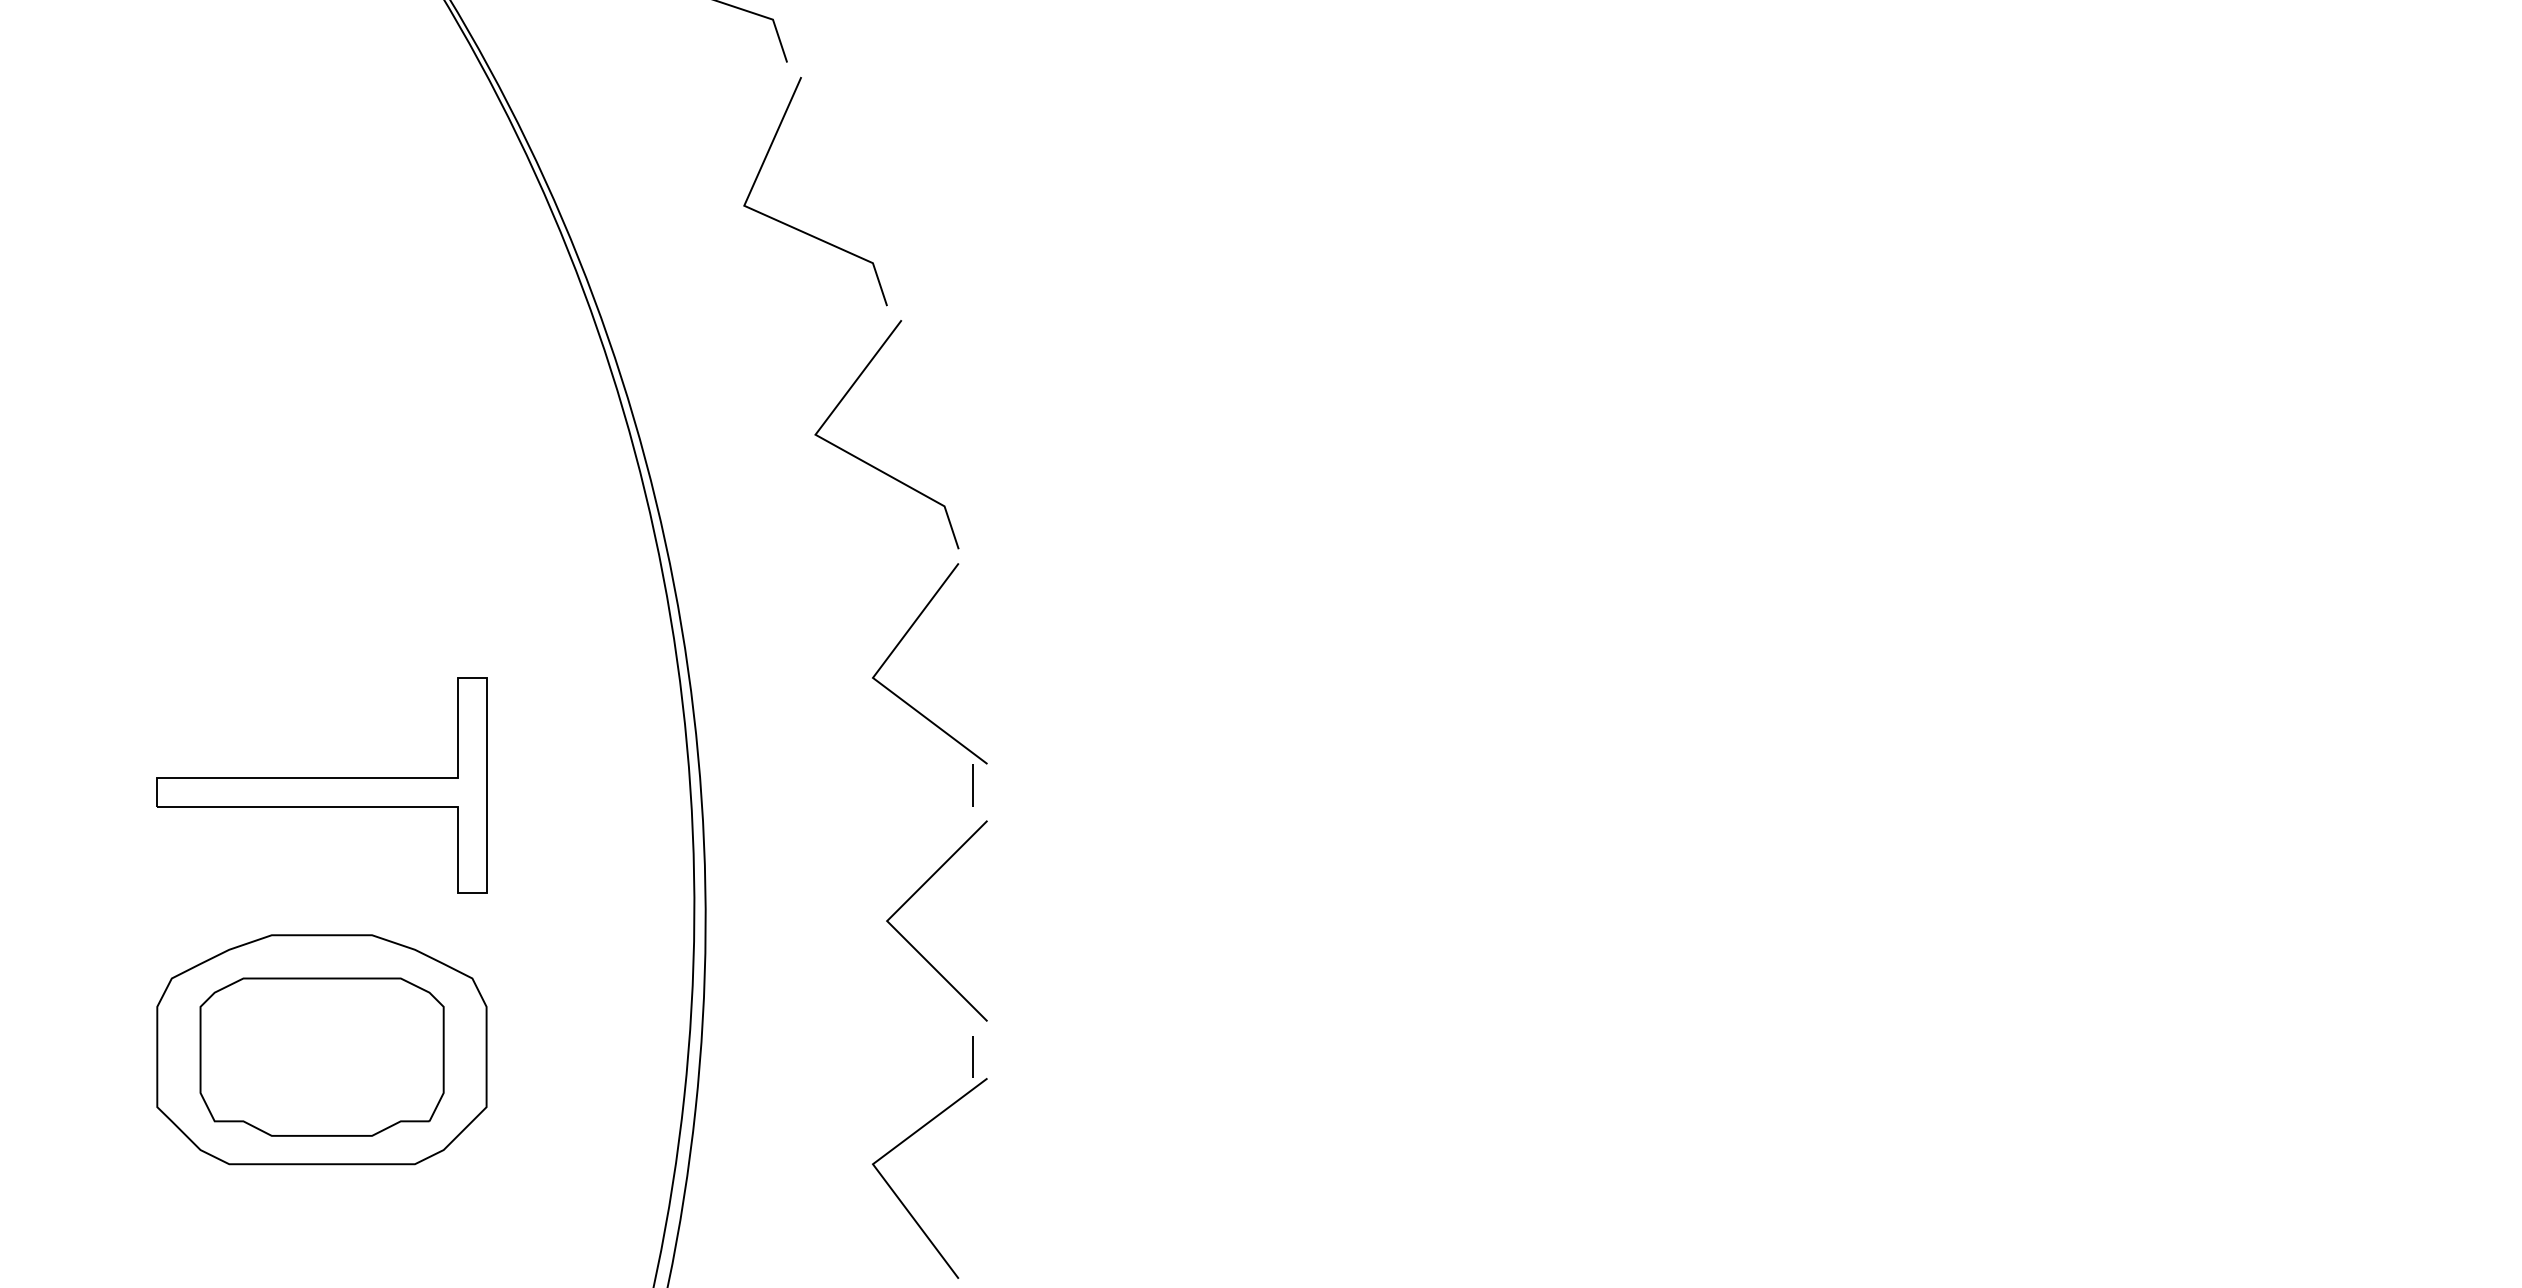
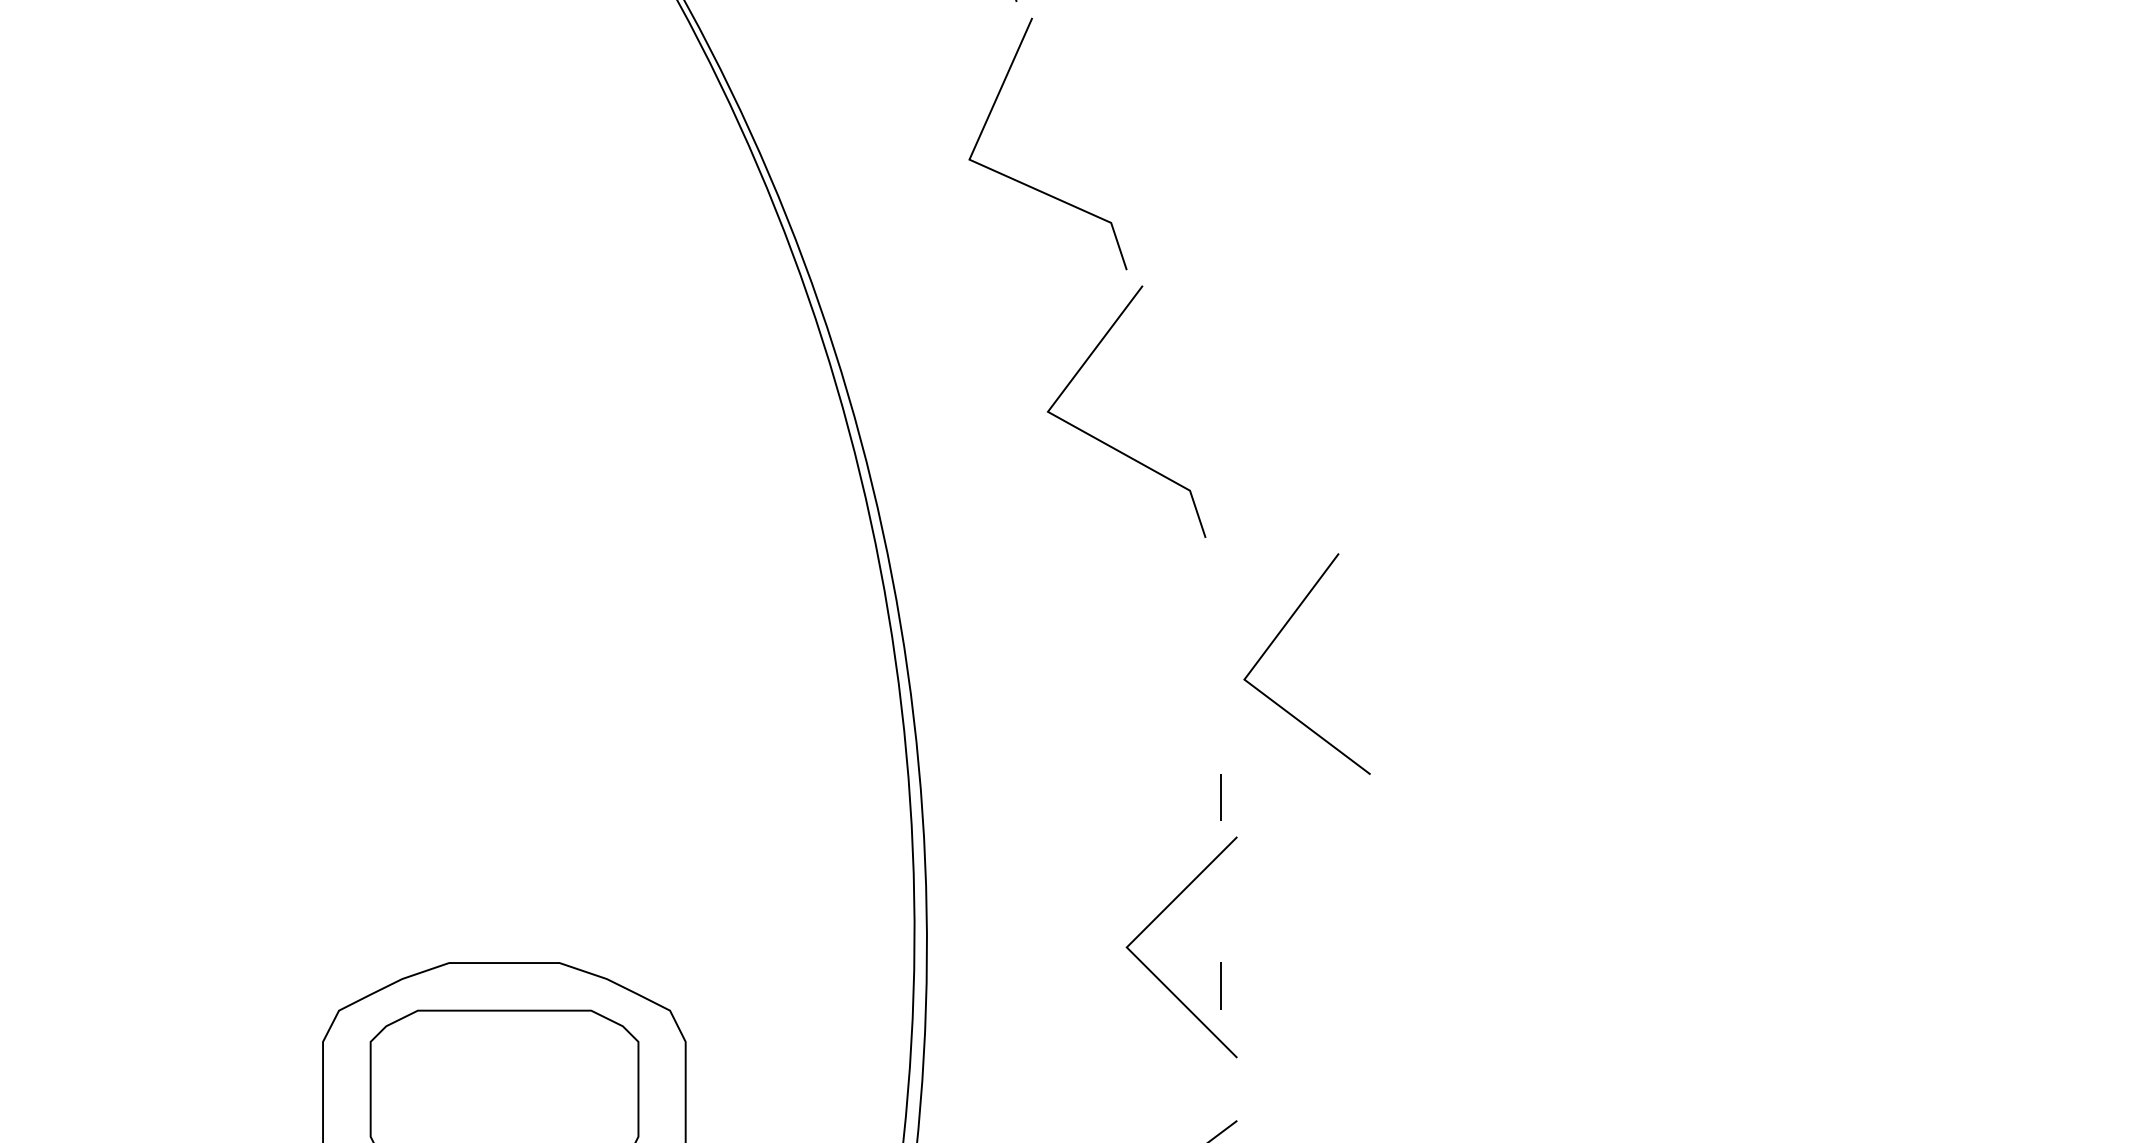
curve: (902, 640) -> (1276, 638), moved
part: (321, 785) -> (503, 798), removed
line: (972, 1056) -> (1220, 985), moved

